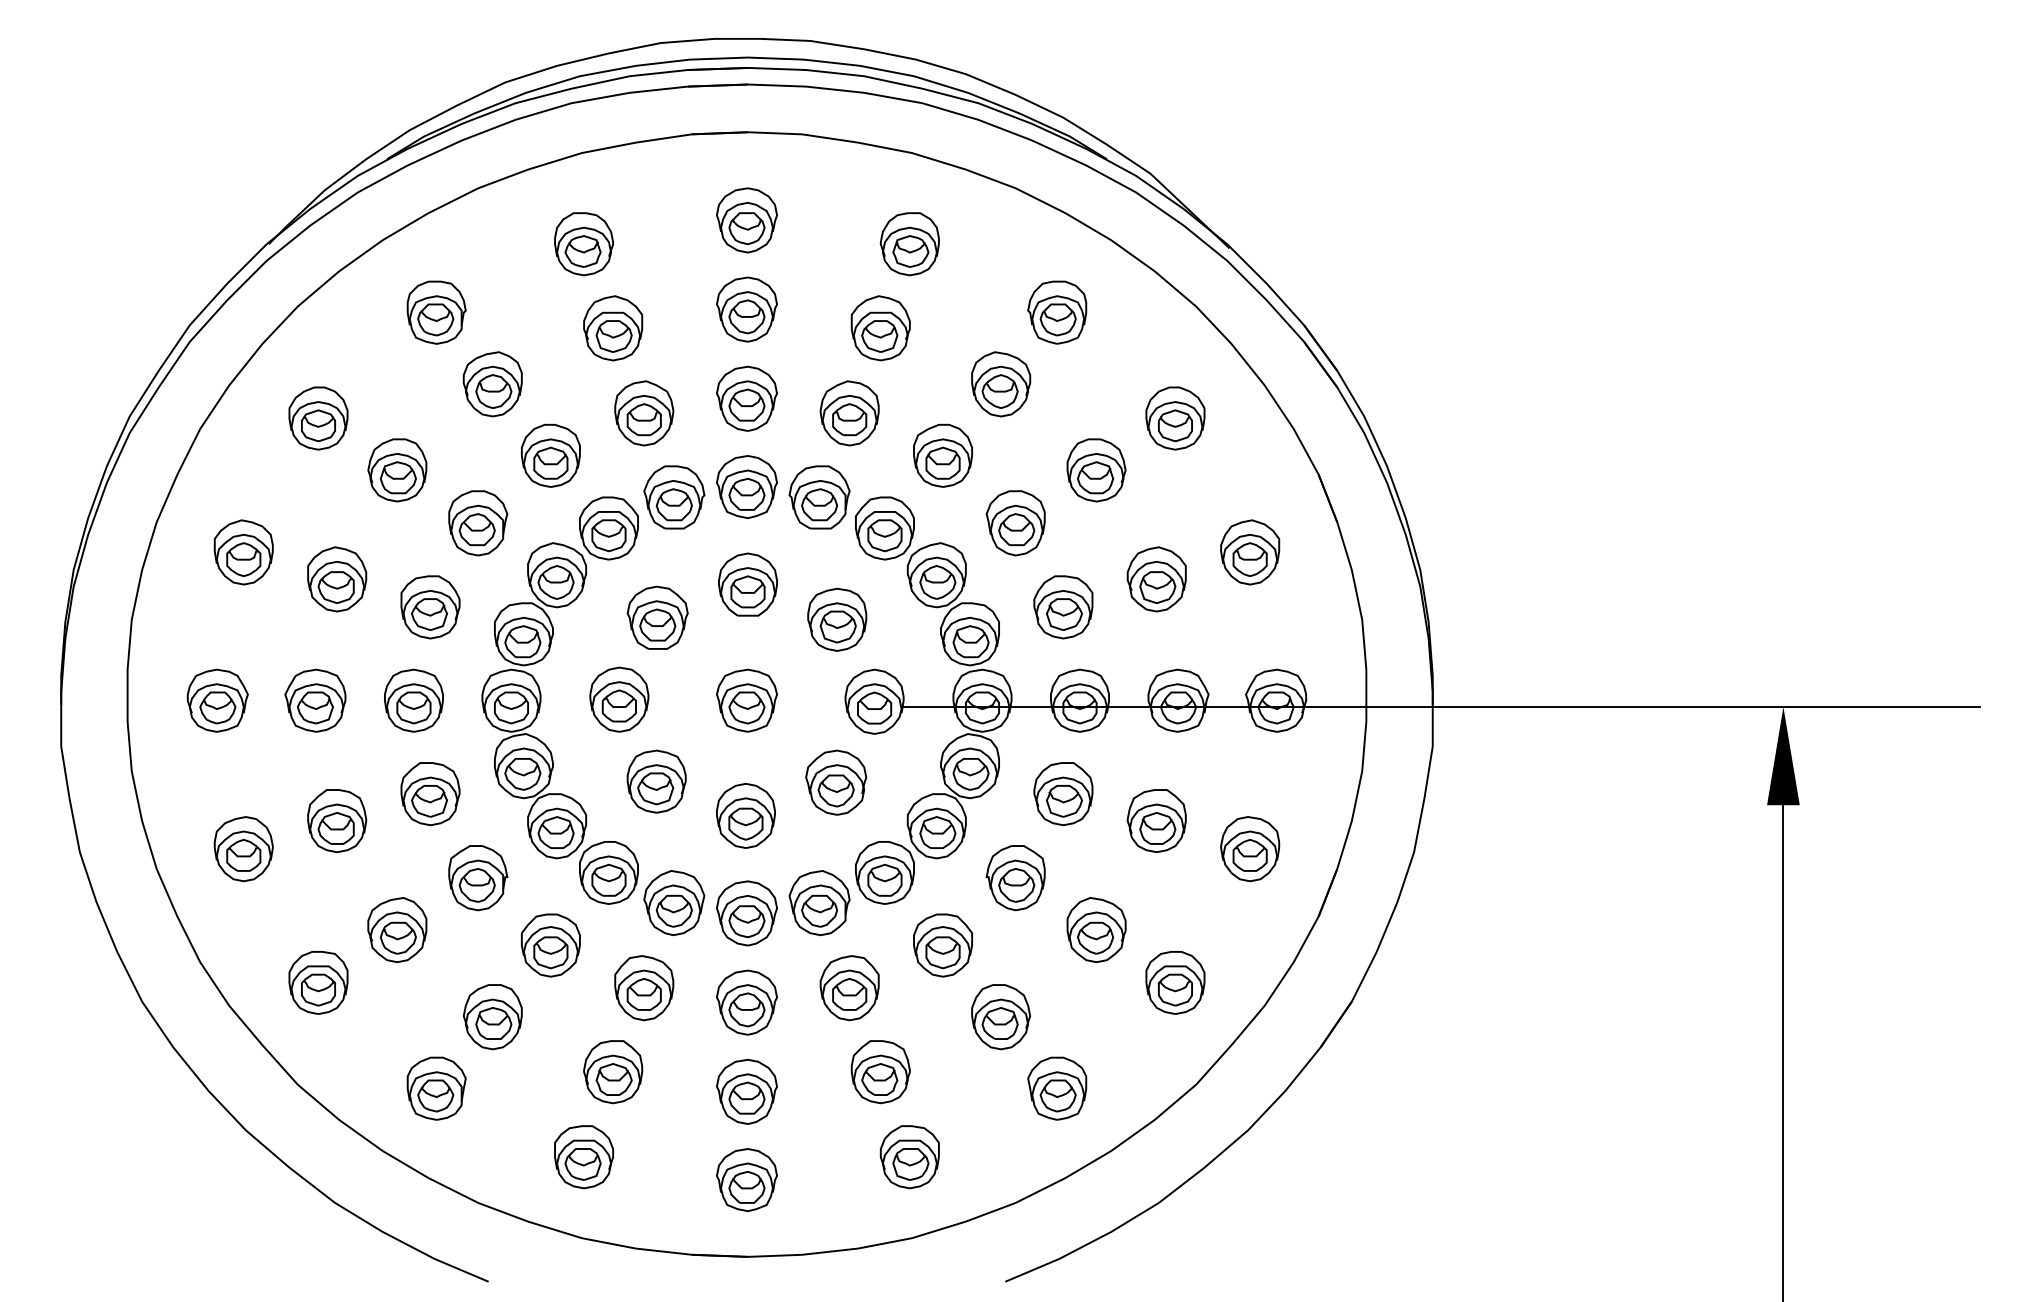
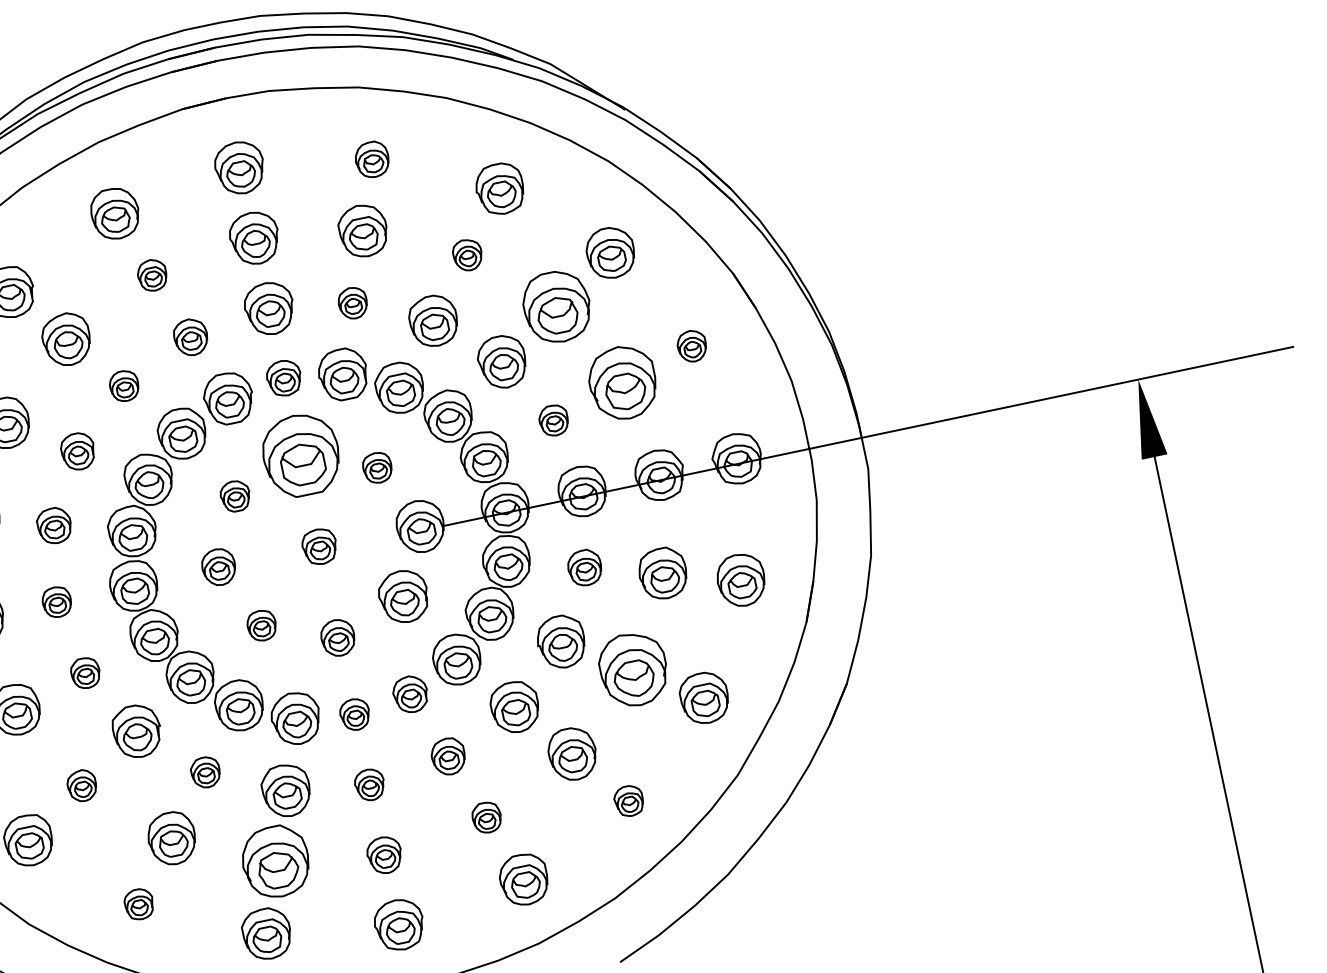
part: (909, 244) -> (372, 160), size x0.7
part: (613, 328) -> (152, 275), size x0.6
part: (1001, 384) -> (467, 255), size x0.6
part: (644, 413) -> (191, 337), size x0.7
part: (849, 413) -> (352, 303), size x0.6
part: (550, 455) -> (124, 386), size x0.6
part: (1096, 470) -> (557, 307), size x1.4
part: (746, 486) -> (283, 377), size x0.7
part: (478, 523) -> (78, 451), size x0.7
part: (1250, 552) -> (692, 346), size x0.6
part: (1156, 579) -> (622, 383), size x1.4
part: (747, 584) -> (300, 455), size x1.6
part: (430, 607) -> (54, 525), size x0.7
part: (1063, 607) -> (553, 420), size x0.6
part: (657, 617) -> (235, 496), size x0.6
part: (837, 619) -> (377, 467), size x0.6
part: (619, 699) -> (218, 567), size x0.7
part: (413, 700) -> (56, 602), size x0.6
part: (746, 700) -> (319, 546), size x0.7
part: (656, 781) -> (261, 625), size x0.6
part: (430, 794) -> (85, 673), size x0.6
part: (1063, 794) -> (585, 568), size x0.7
part: (745, 815) -> (337, 637), size x0.7
part: (819, 902) -> (410, 693), size x0.7
part: (746, 913) -> (354, 714), size x0.6
part: (397, 929) -> (82, 785), size x0.6
part: (1096, 929) -> (633, 669), size x1.4
part: (550, 945) -> (205, 772), size x0.6
part: (849, 988) -> (448, 756), size x0.7
part: (746, 1002) -> (369, 785), size x0.6
part: (613, 1072) -> (276, 862), size x1.4
part: (880, 1072) -> (486, 817), size x0.6
part: (436, 1088) -> (139, 904), size x0.6
part: (1057, 1088) -> (629, 801), size x0.6
part: (746, 1091) -> (384, 855), size x0.7

